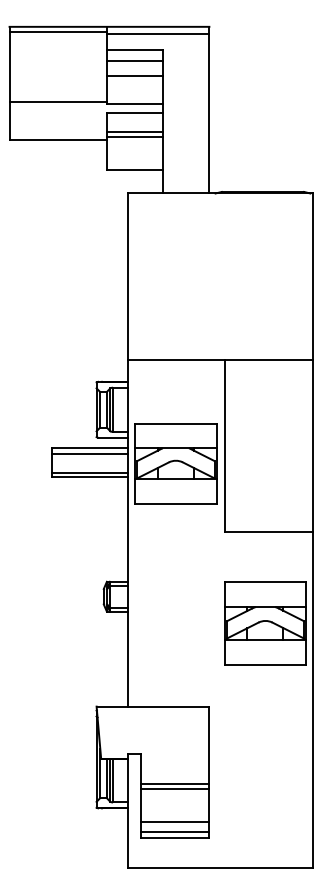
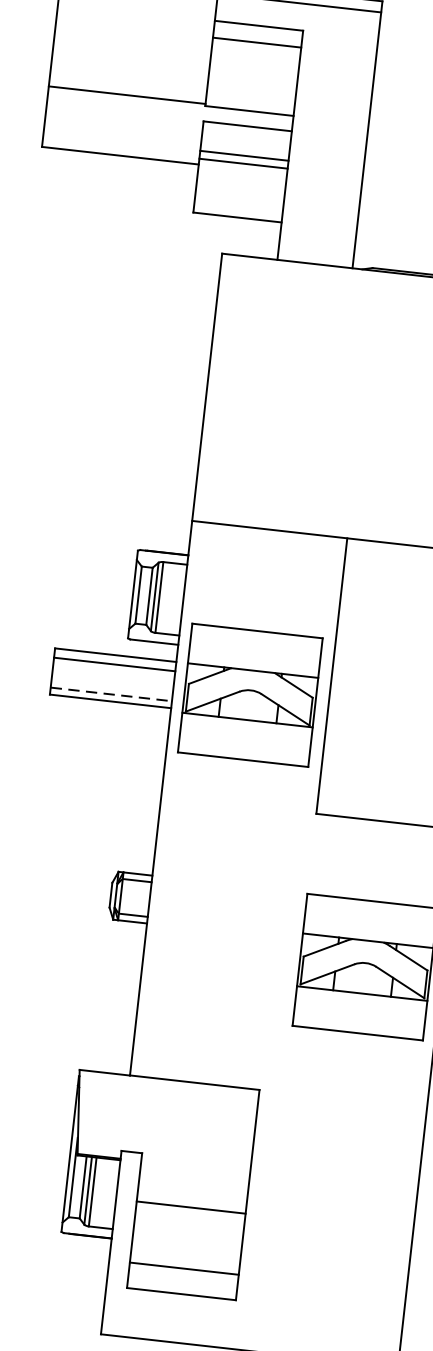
line: (134, 76) -> (253, 67), removed
line: (90, 472) -> (111, 693), solid -> dashed
line: (174, 789) -> (189, 1216), removed
line: (174, 832) -> (181, 1285), removed

